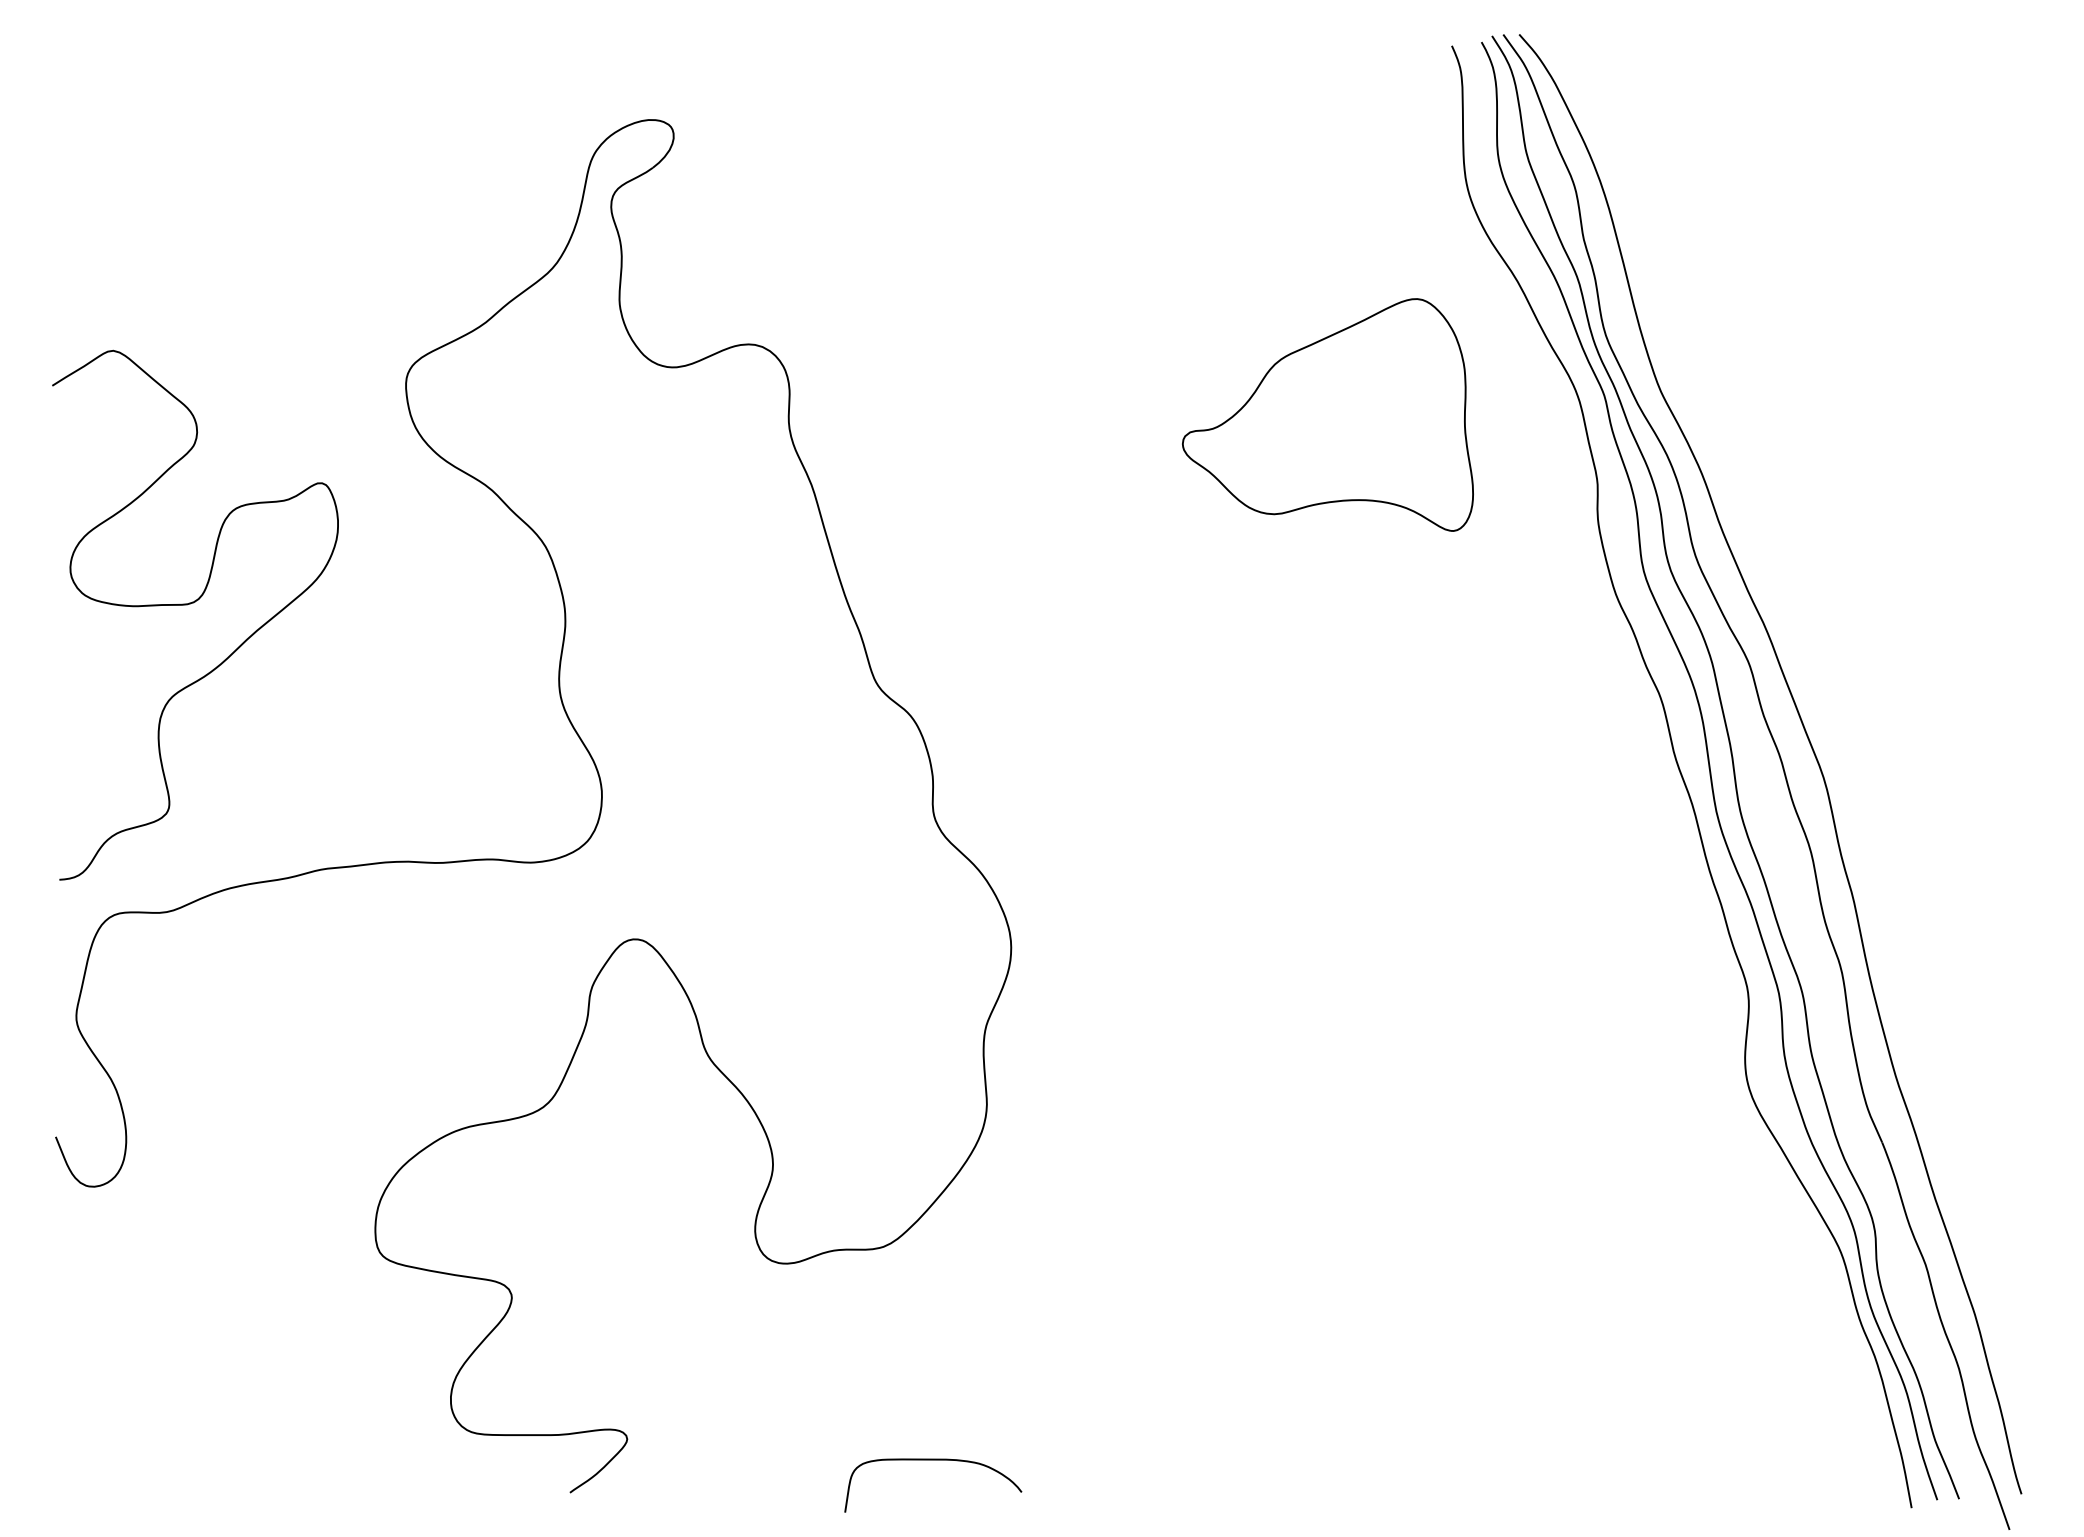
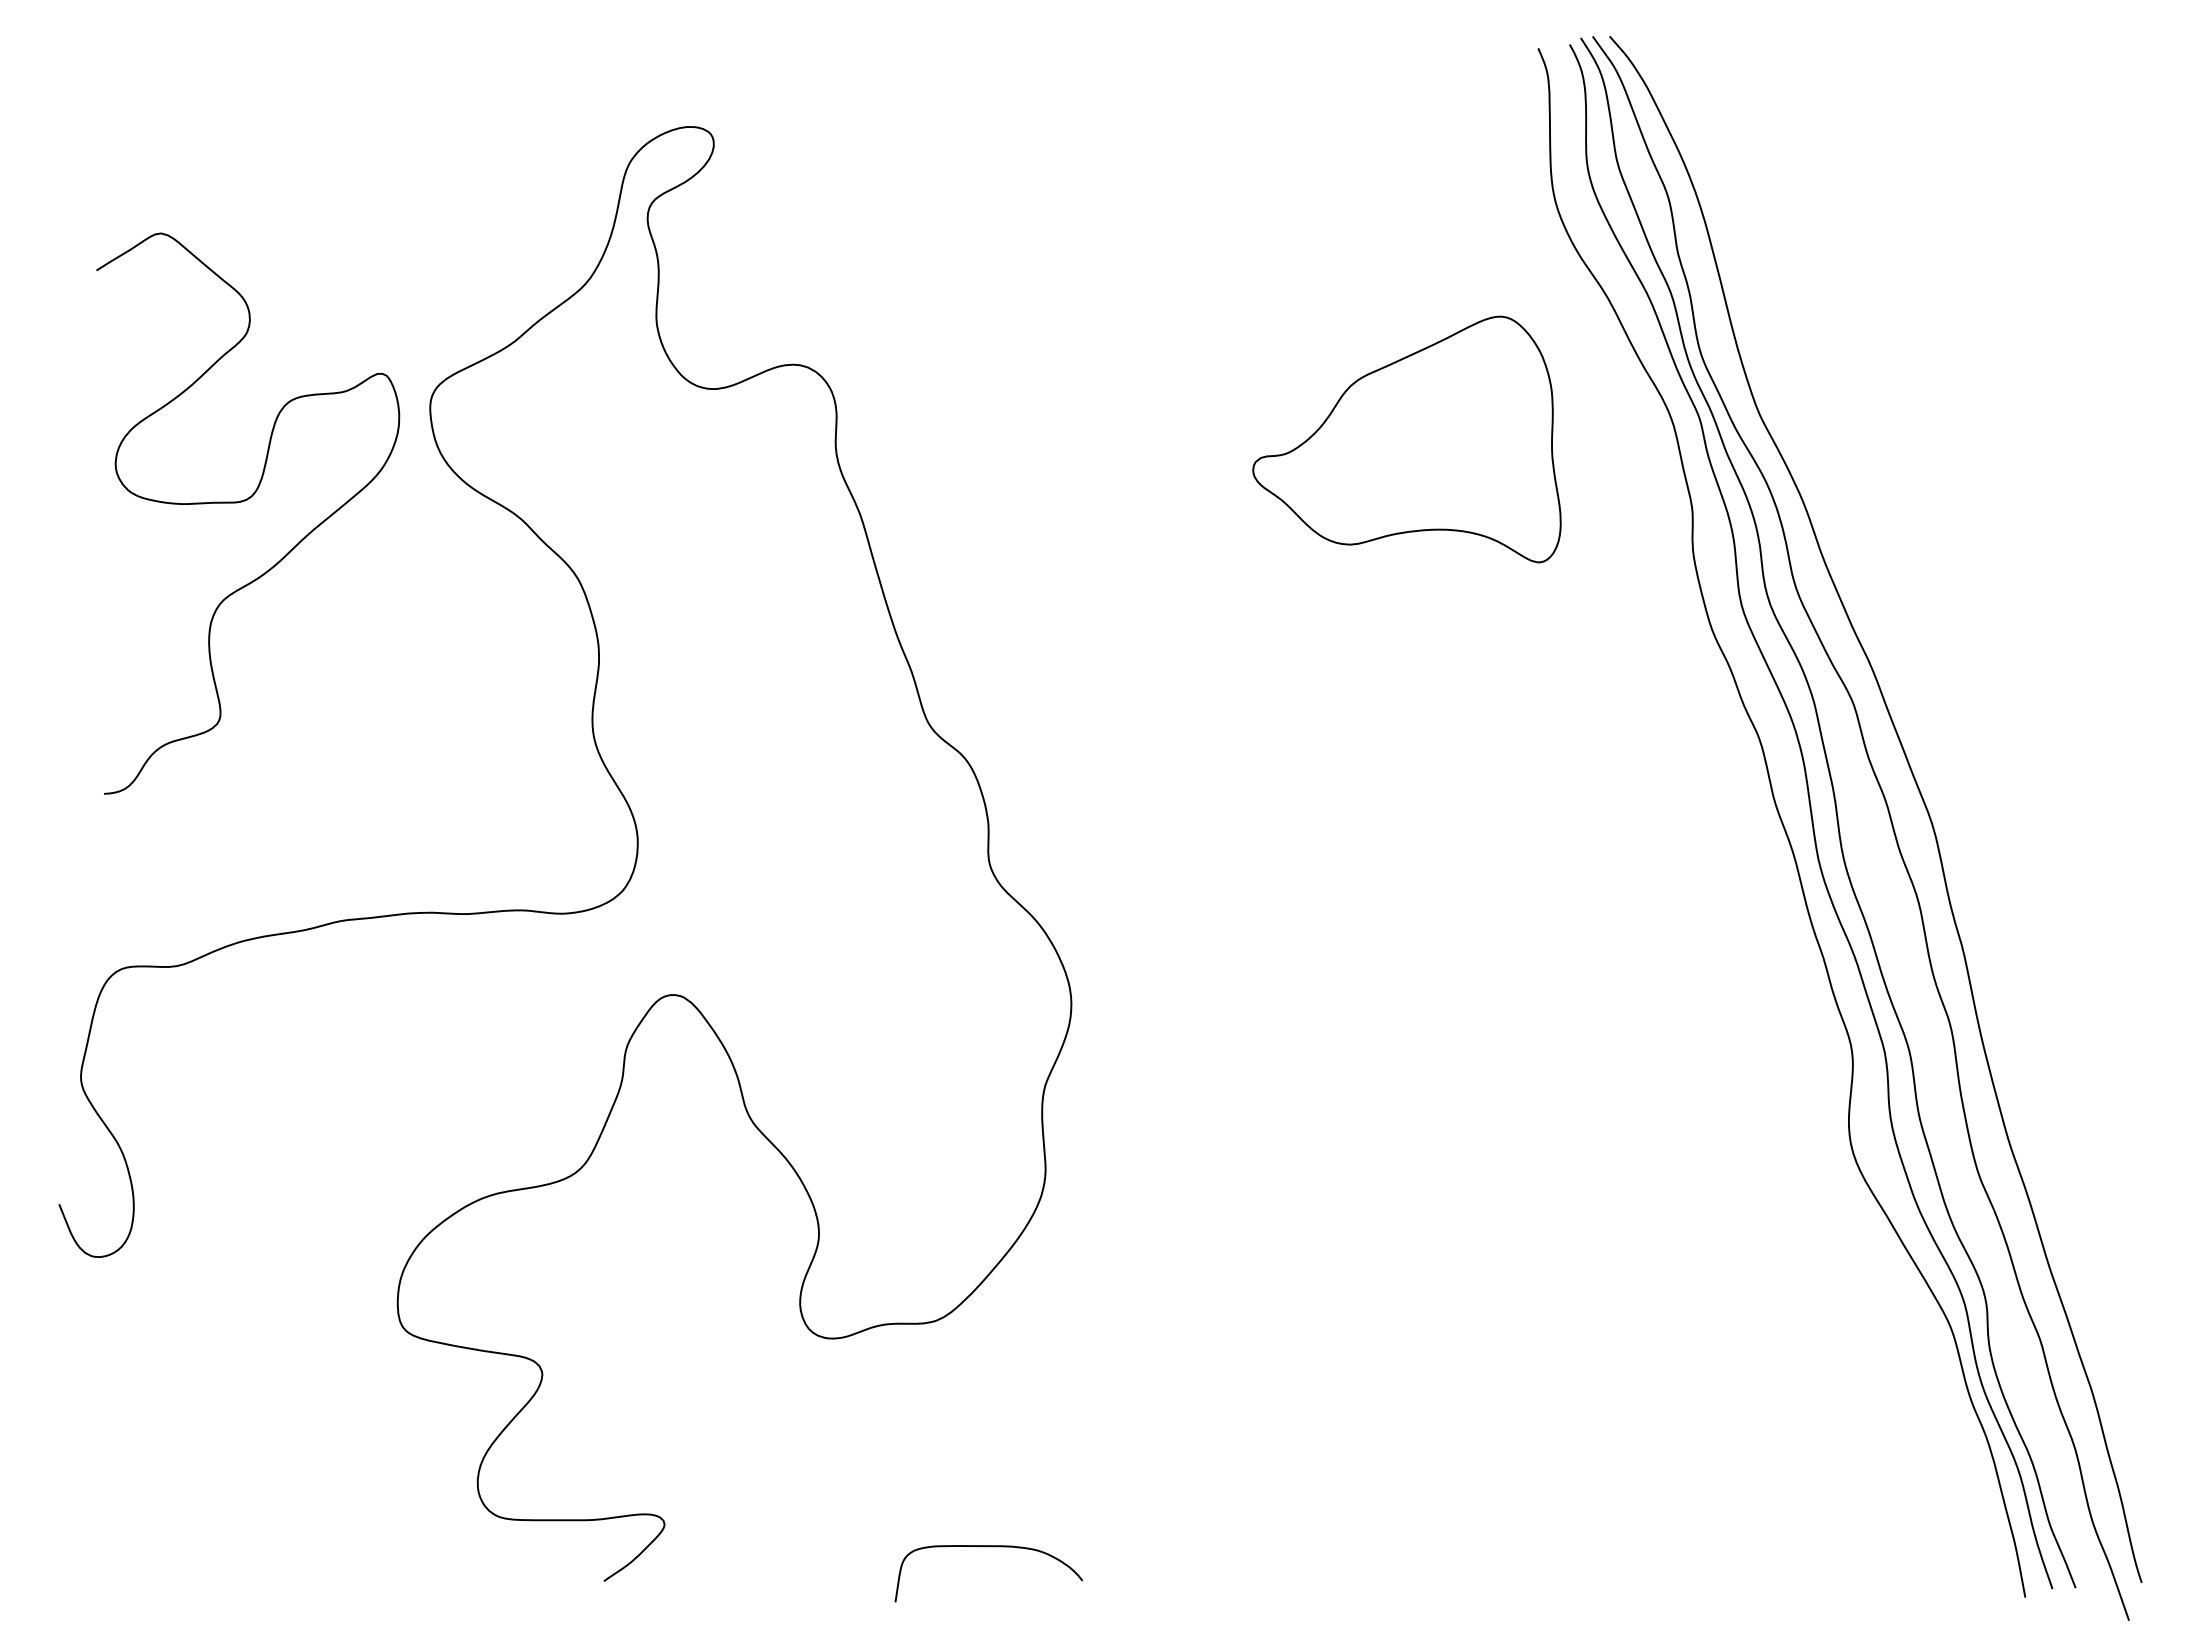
curve: (192, 603) -> (245, 501), moved

